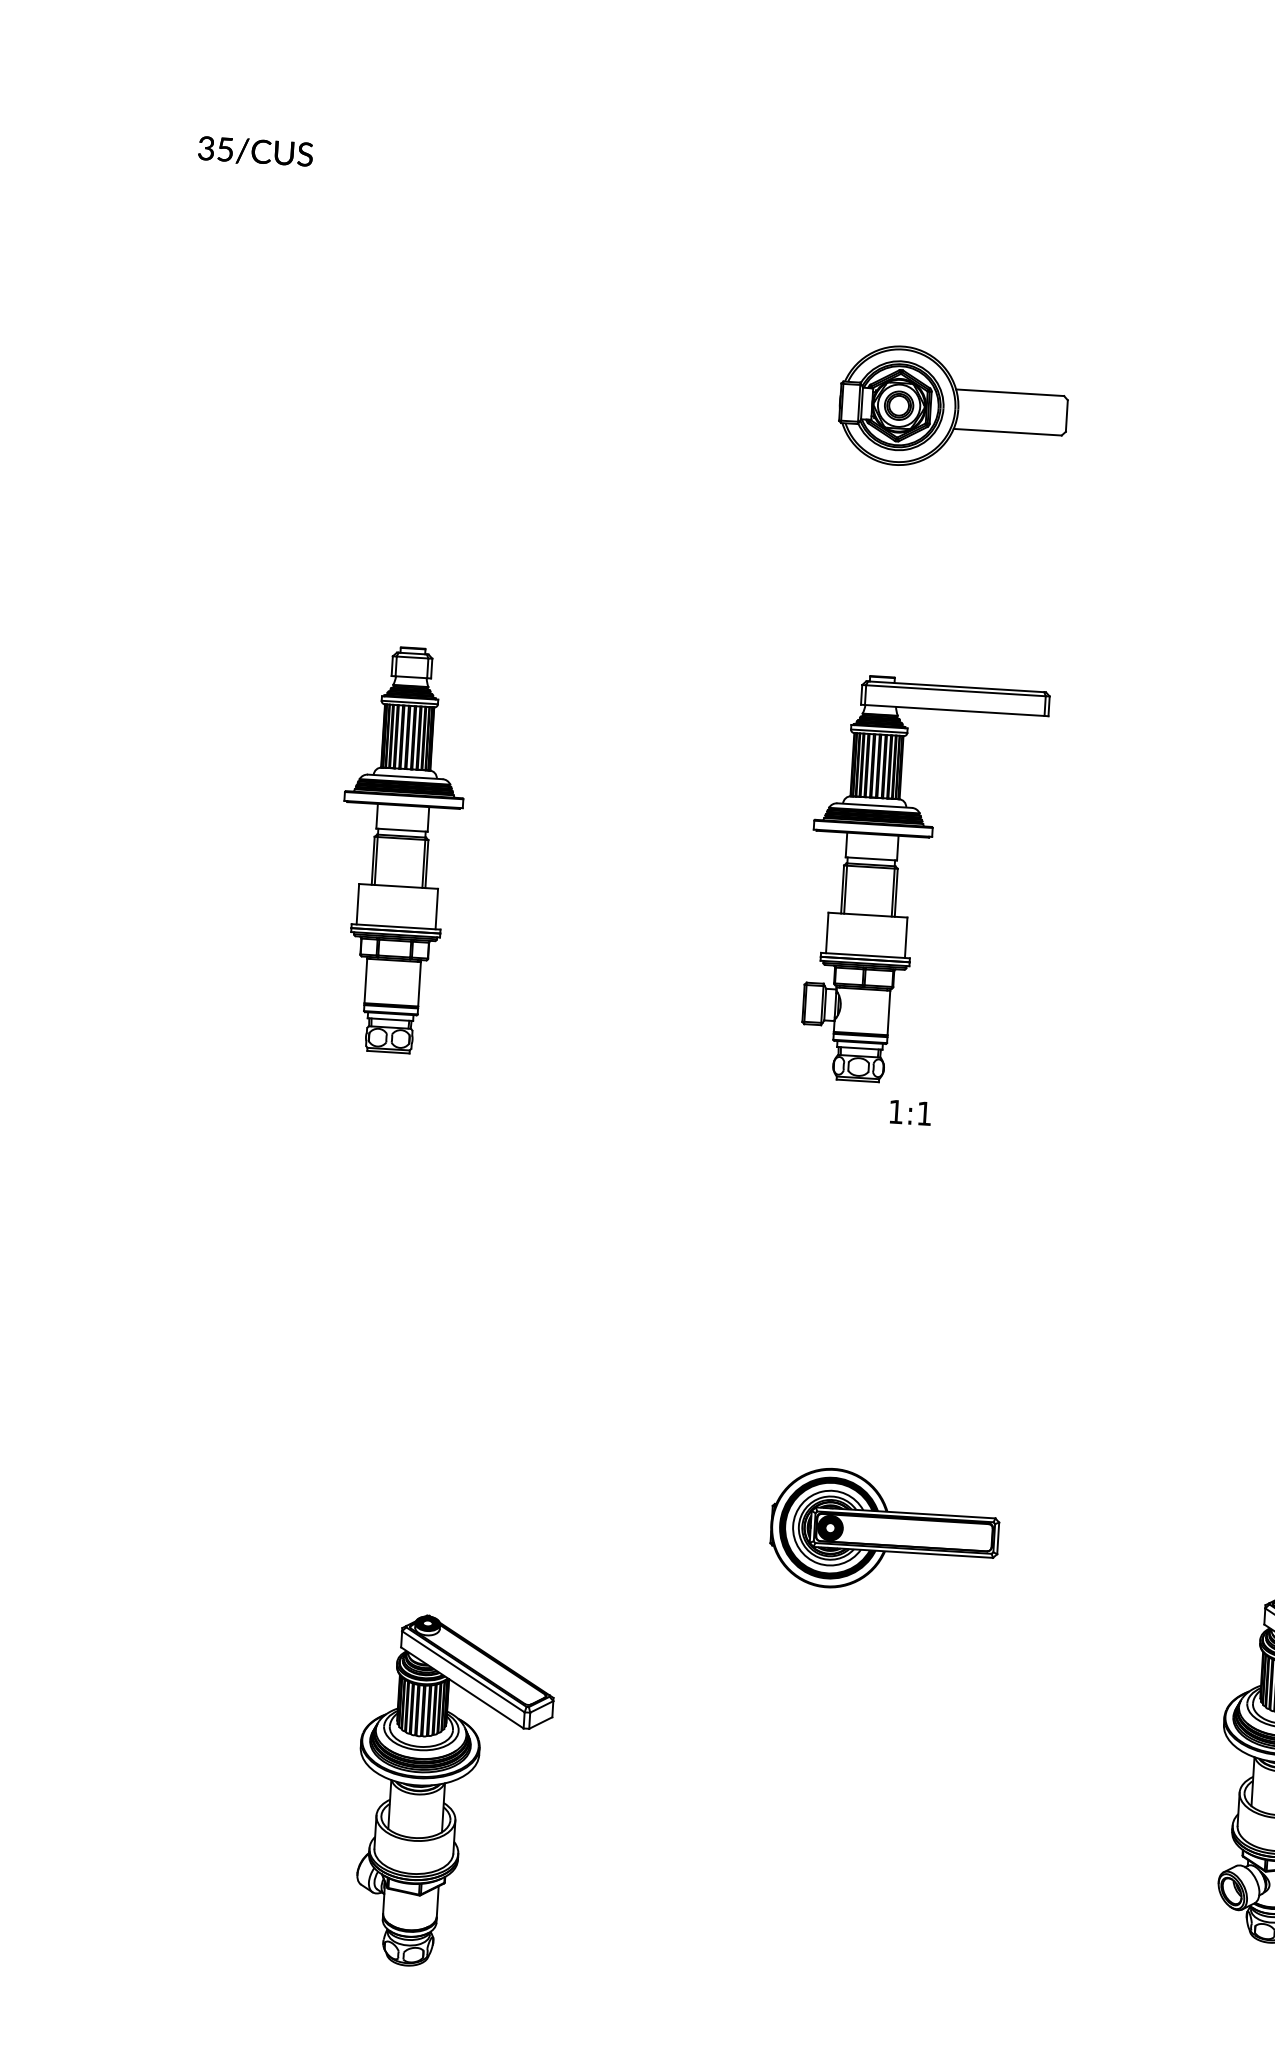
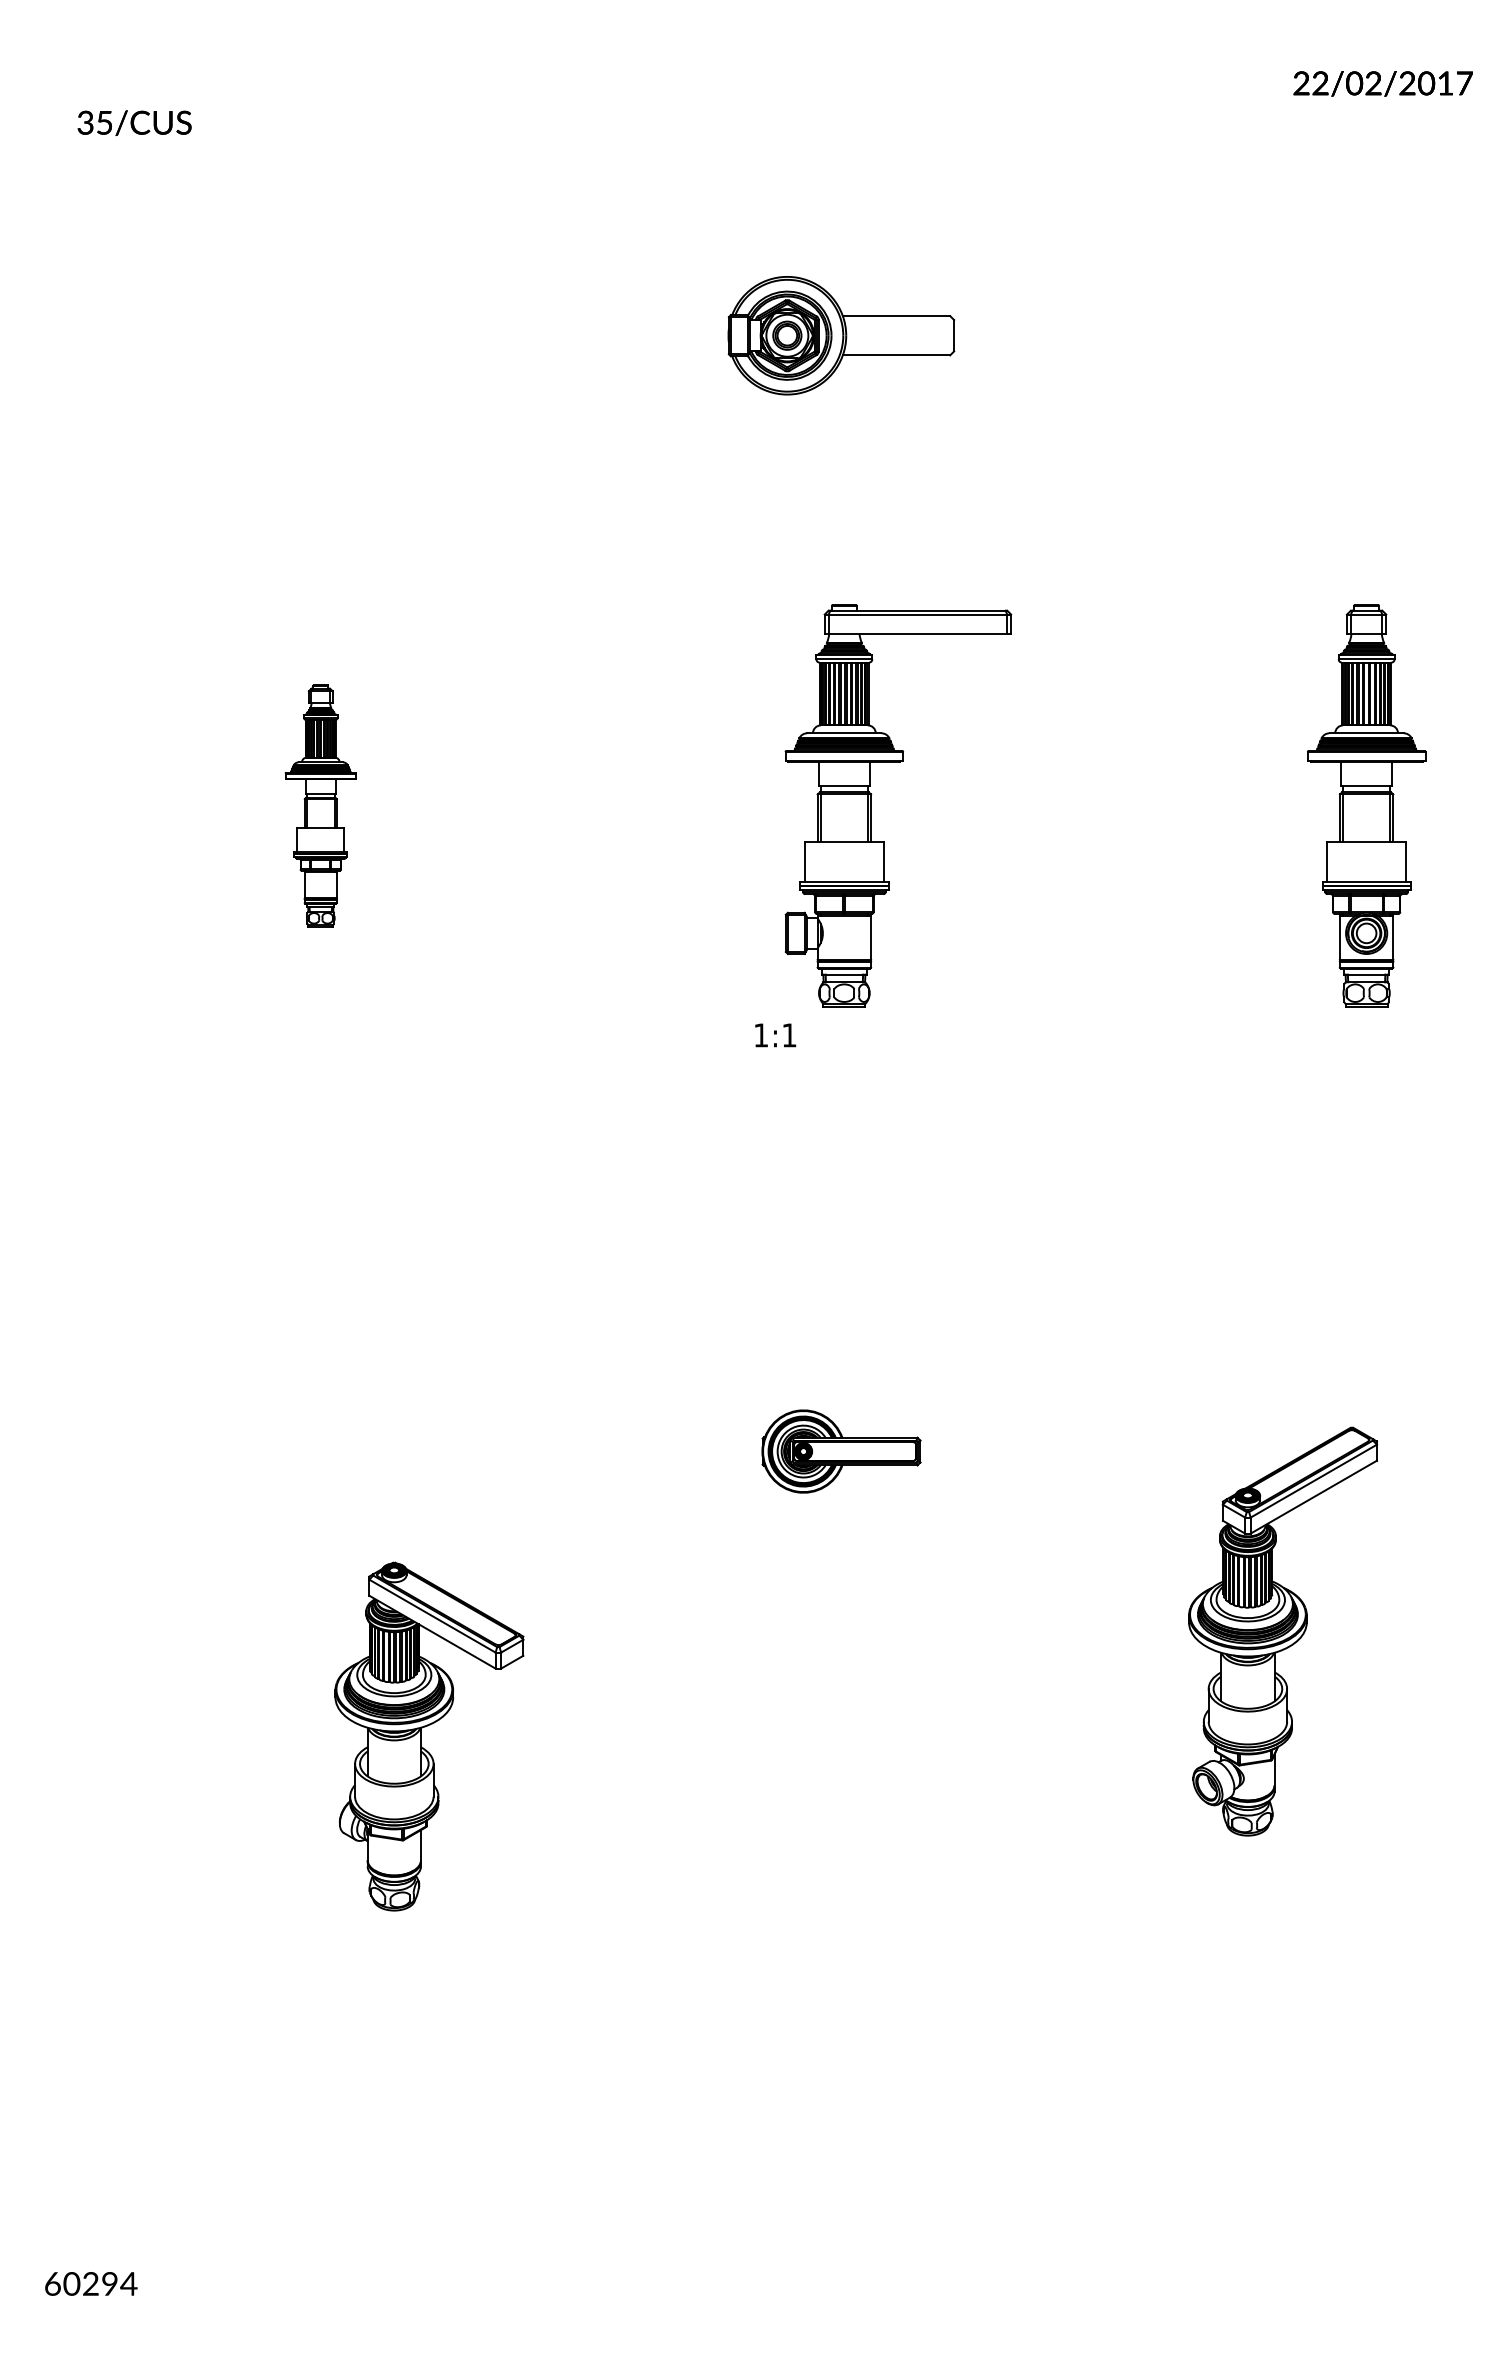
part: (400, 849) -> (320, 805), size x0.6
part: (897, 879) -> (871, 805), moved
text: (910, 1112) -> (775, 1035), moved
part: (884, 1531) -> (841, 1451), size x0.7

